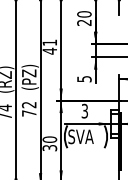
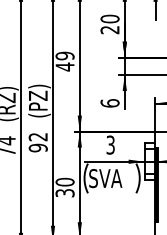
text: (49, 42) -> (64, 55), 41 -> 49
text: (83, 79) -> (109, 103), 5 -> 6
text: (28, 113) -> (37, 147), 72 -> 92

